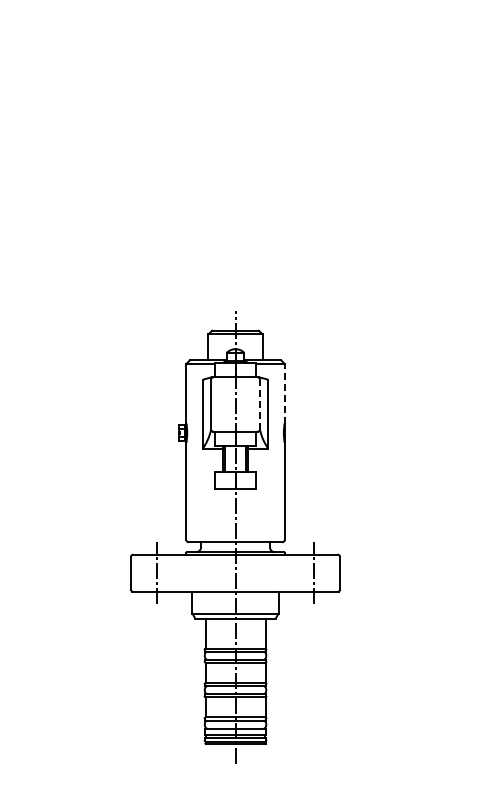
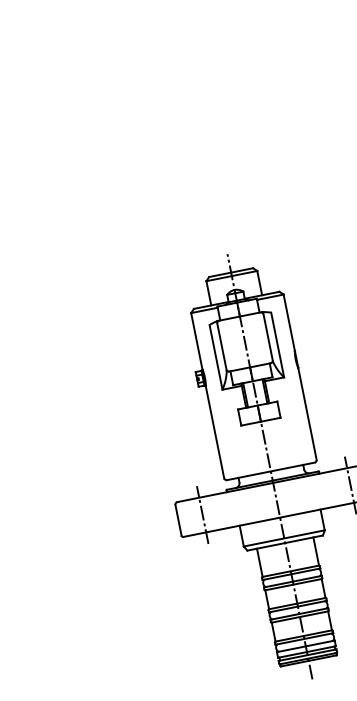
line: (284, 393) -> (288, 322), dashed -> solid
line: (260, 404) -> (268, 337), dashed -> solid

